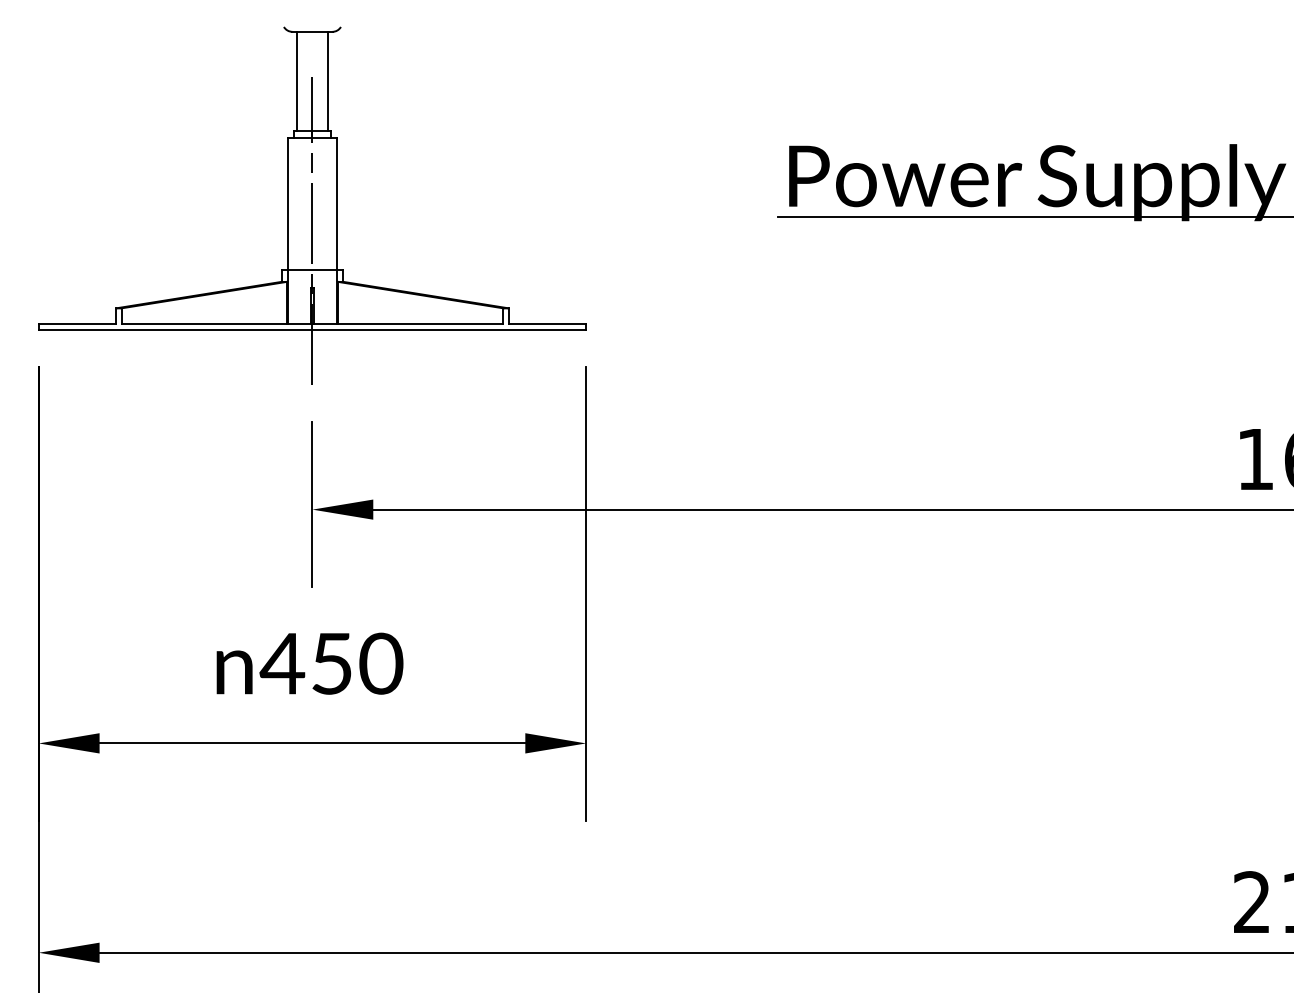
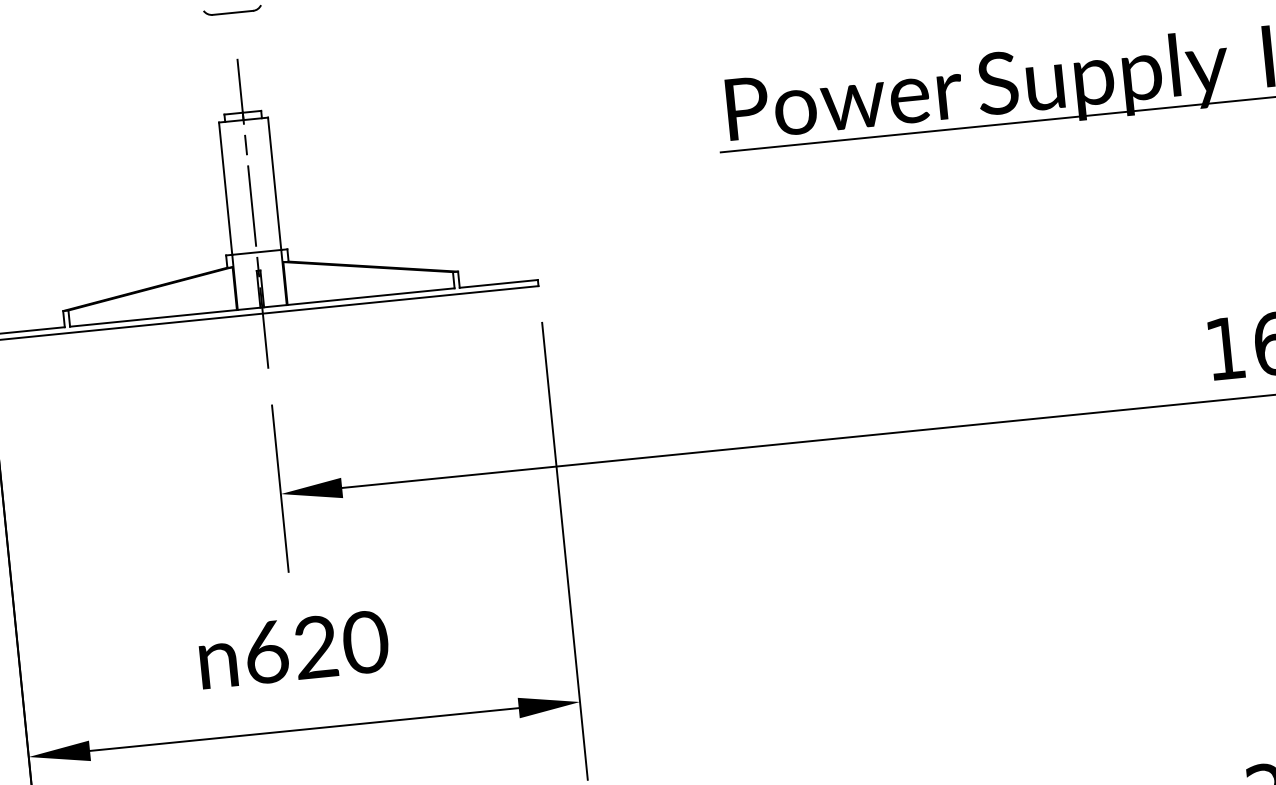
line: (297, 80) -> (222, 63), removed
line: (327, 80) -> (252, 60), removed
text: (305, 663) -> (289, 649), 450 -> 620

